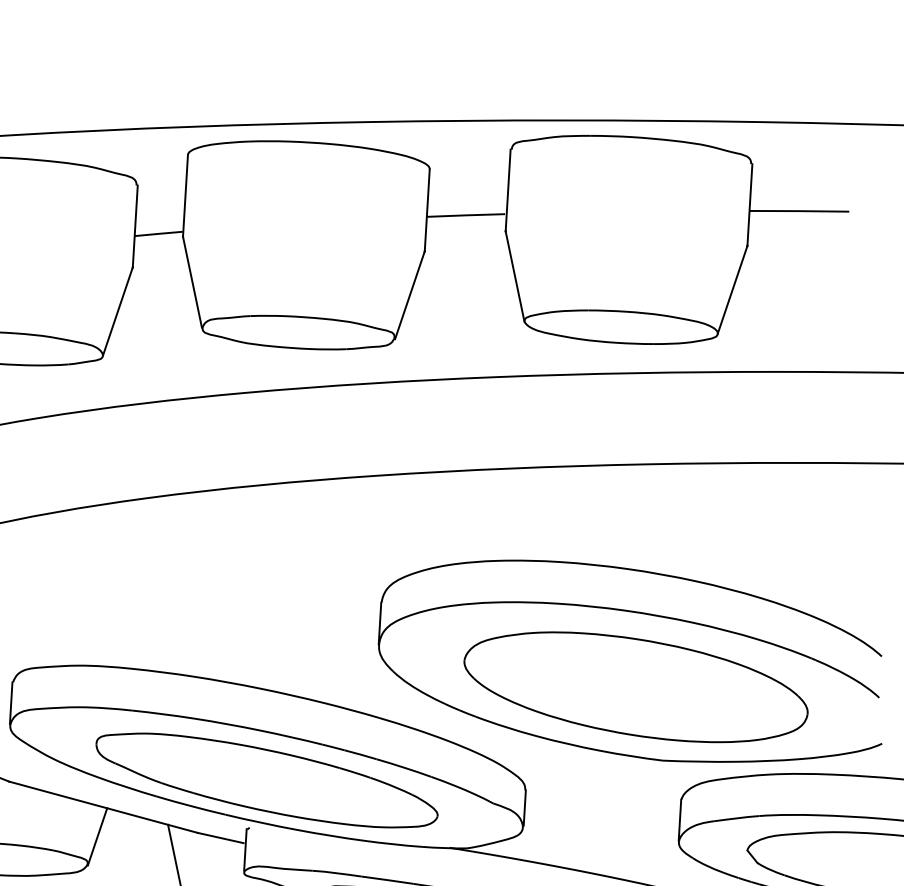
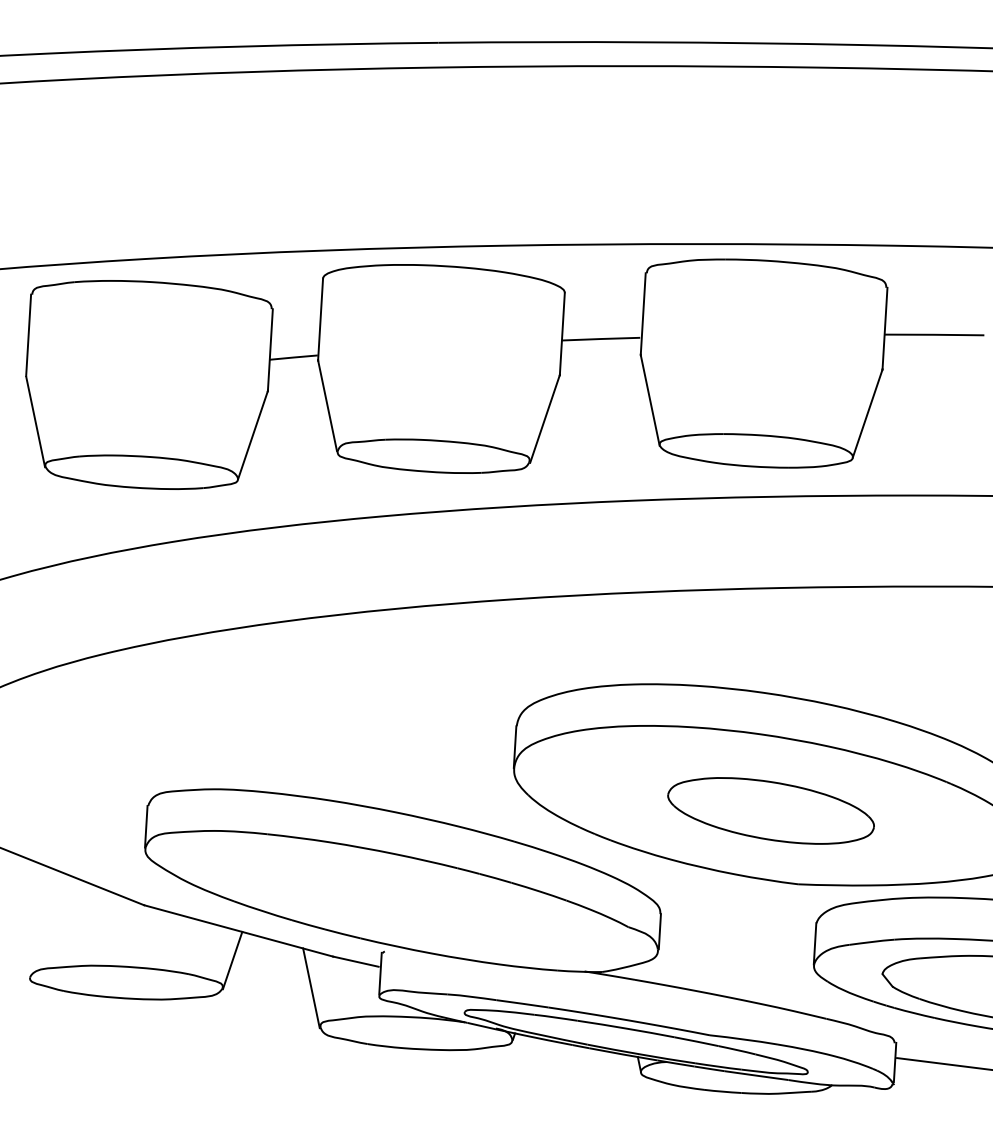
part: (635, 686) -> (770, 810), size x0.6
part: (266, 779) -> (401, 903), removed

